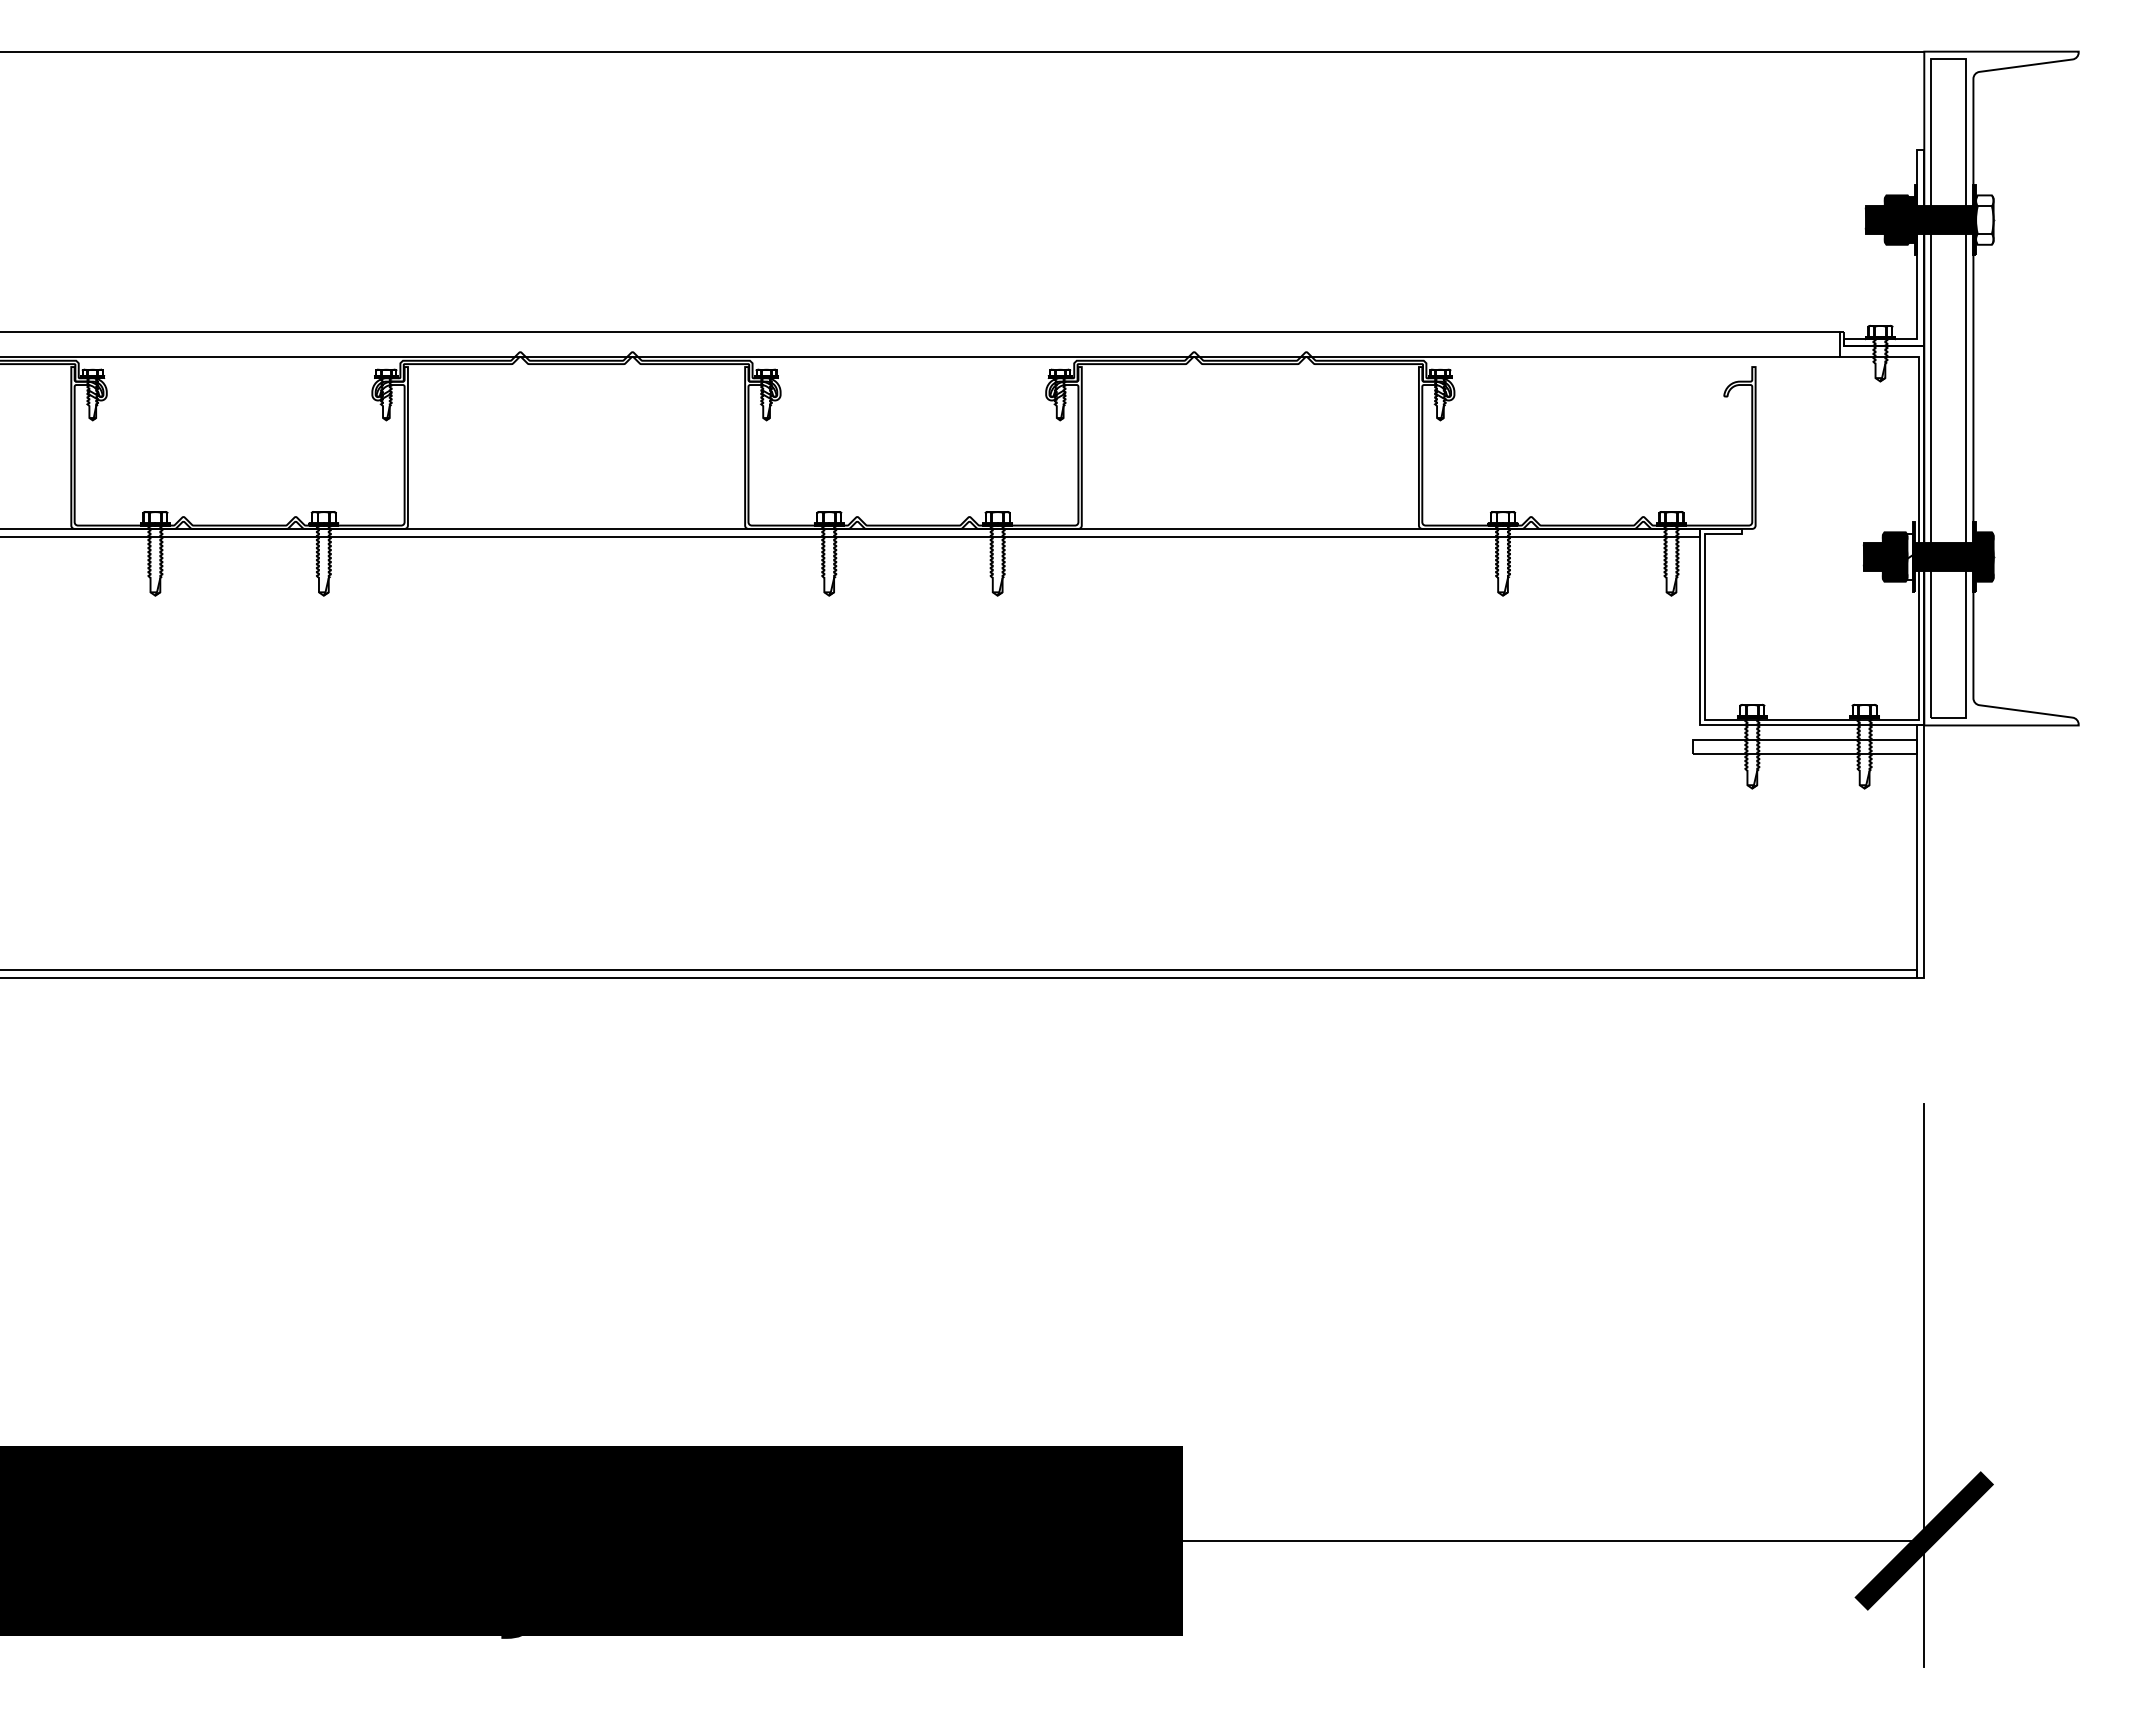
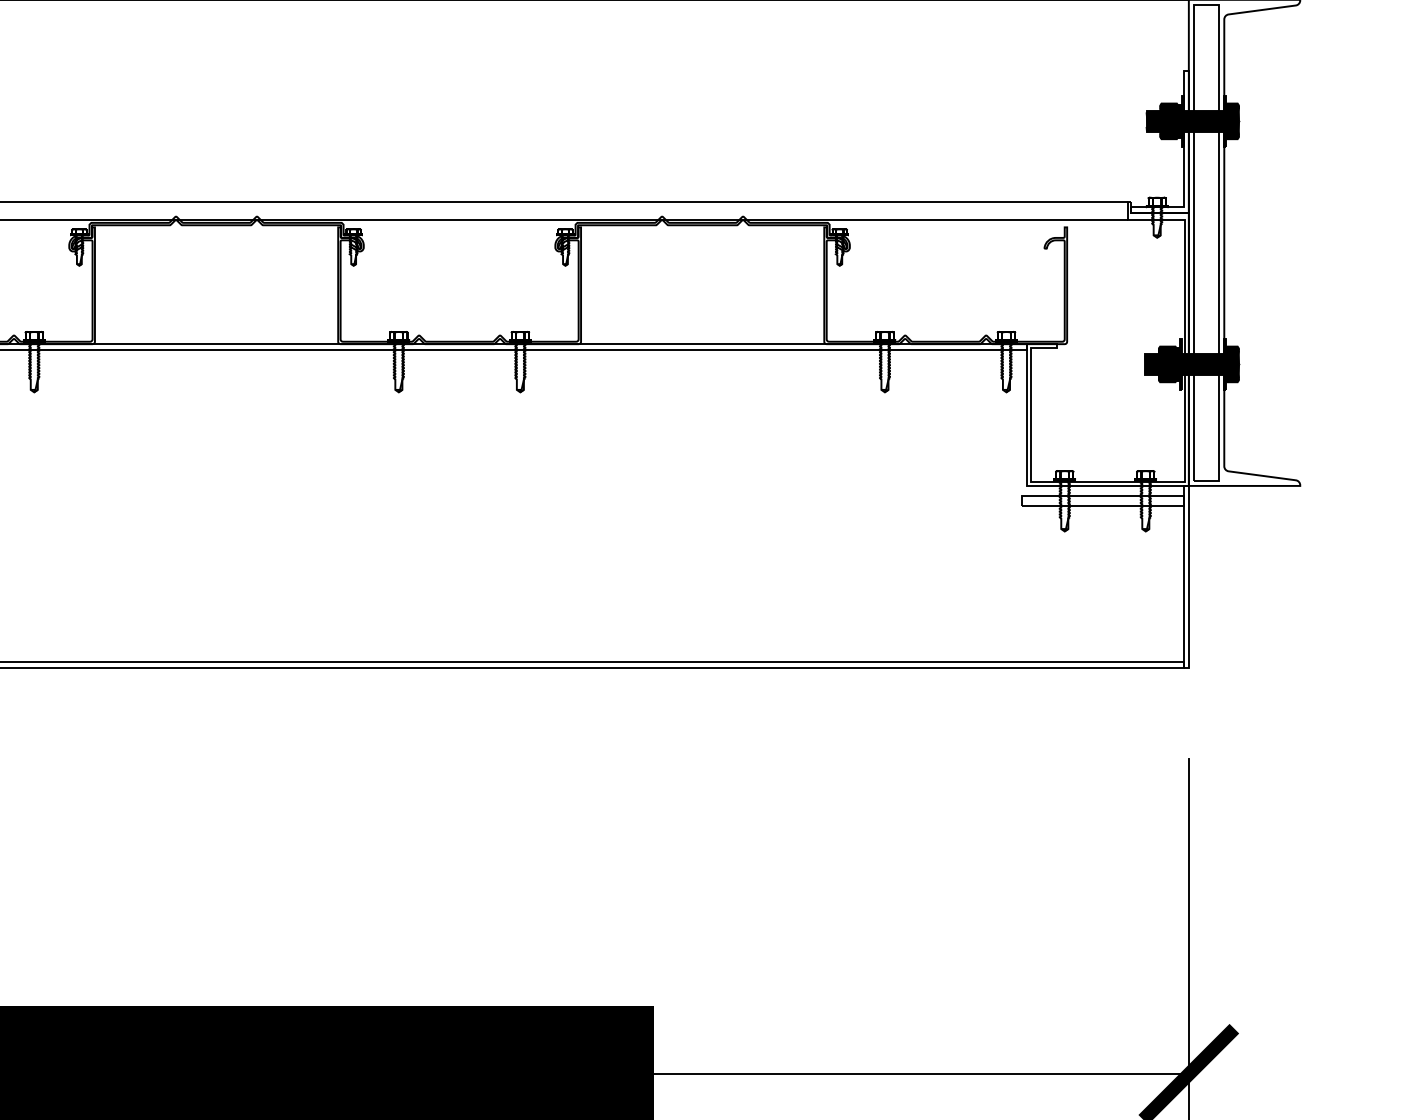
fill: (1984, 219) -> (1232, 120), added
fill: (1909, 556) -> (1178, 364), added

